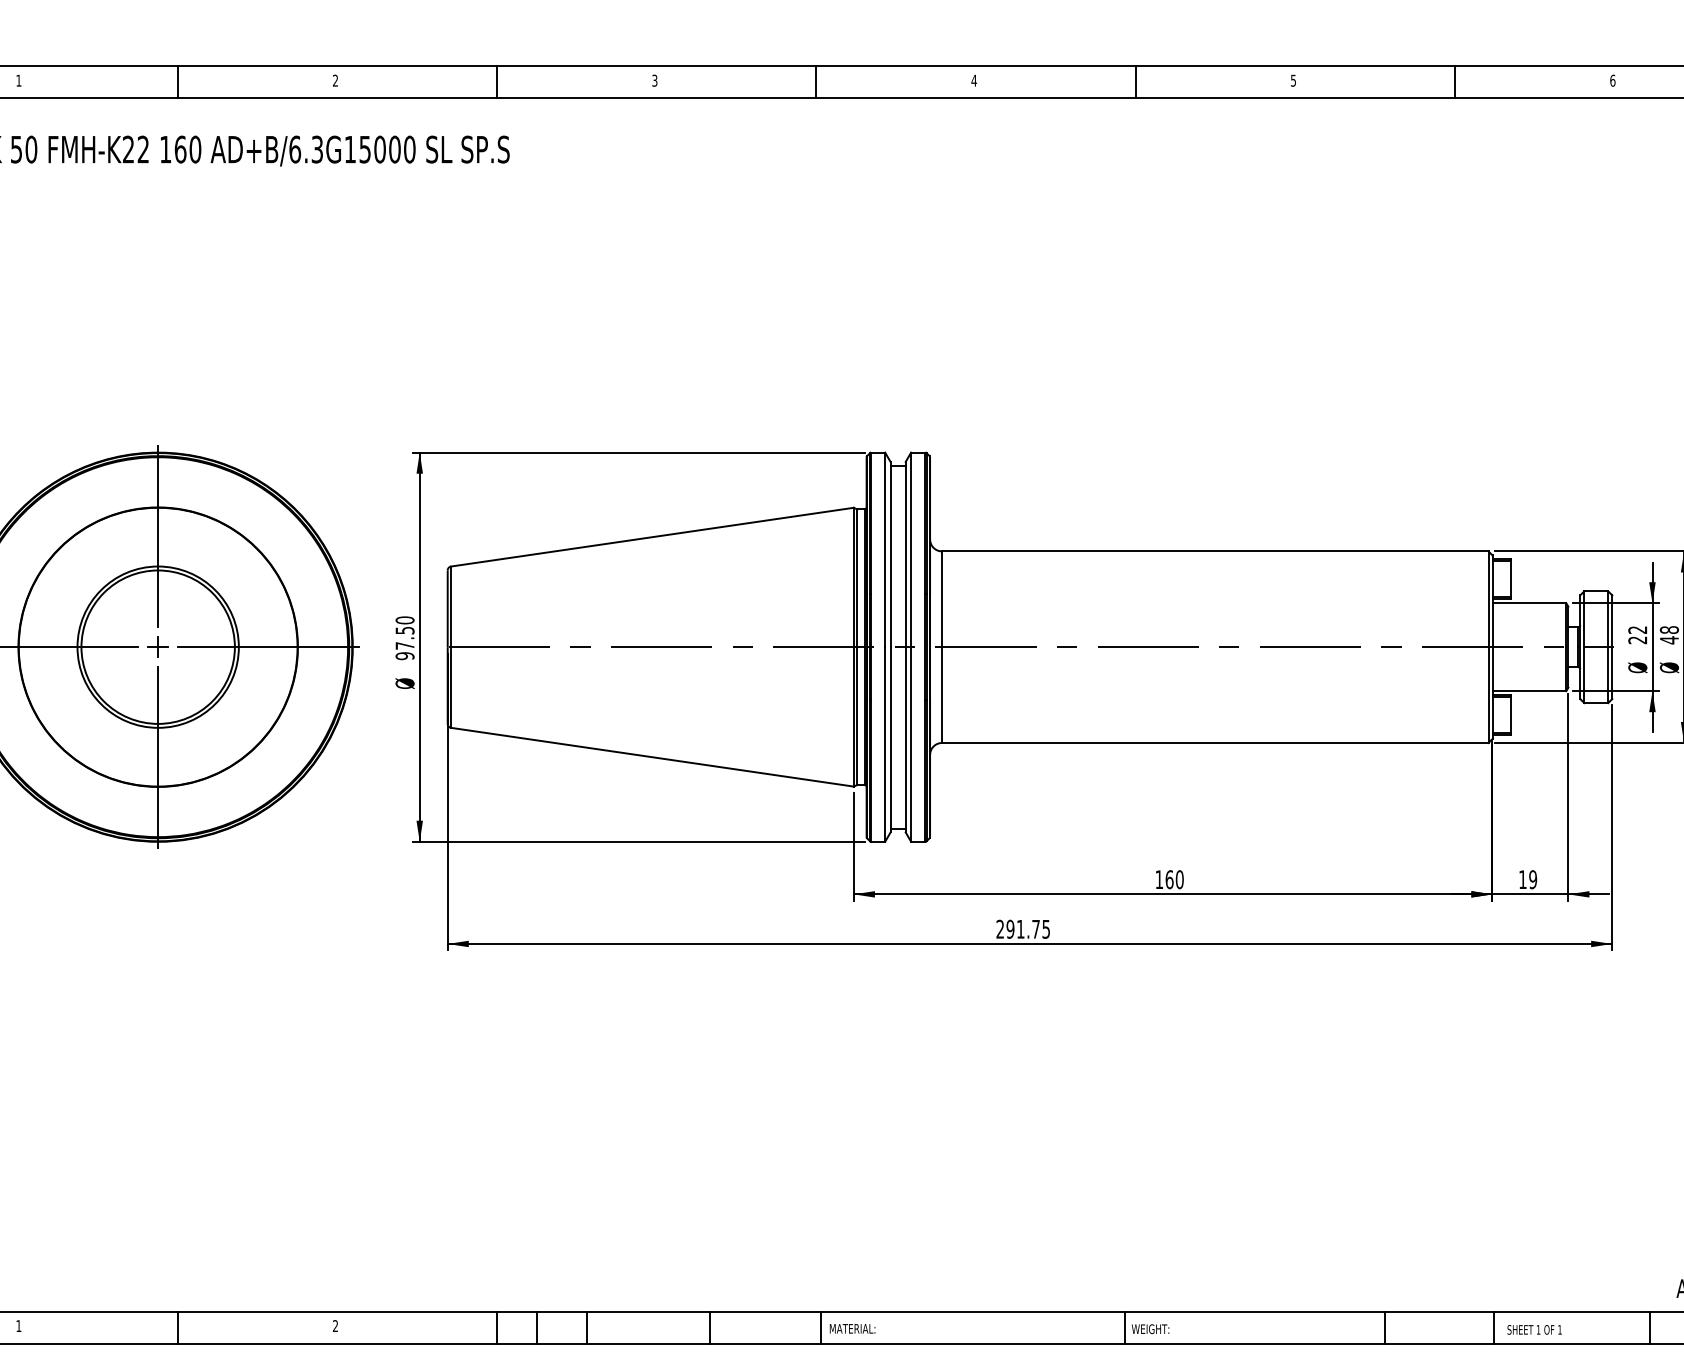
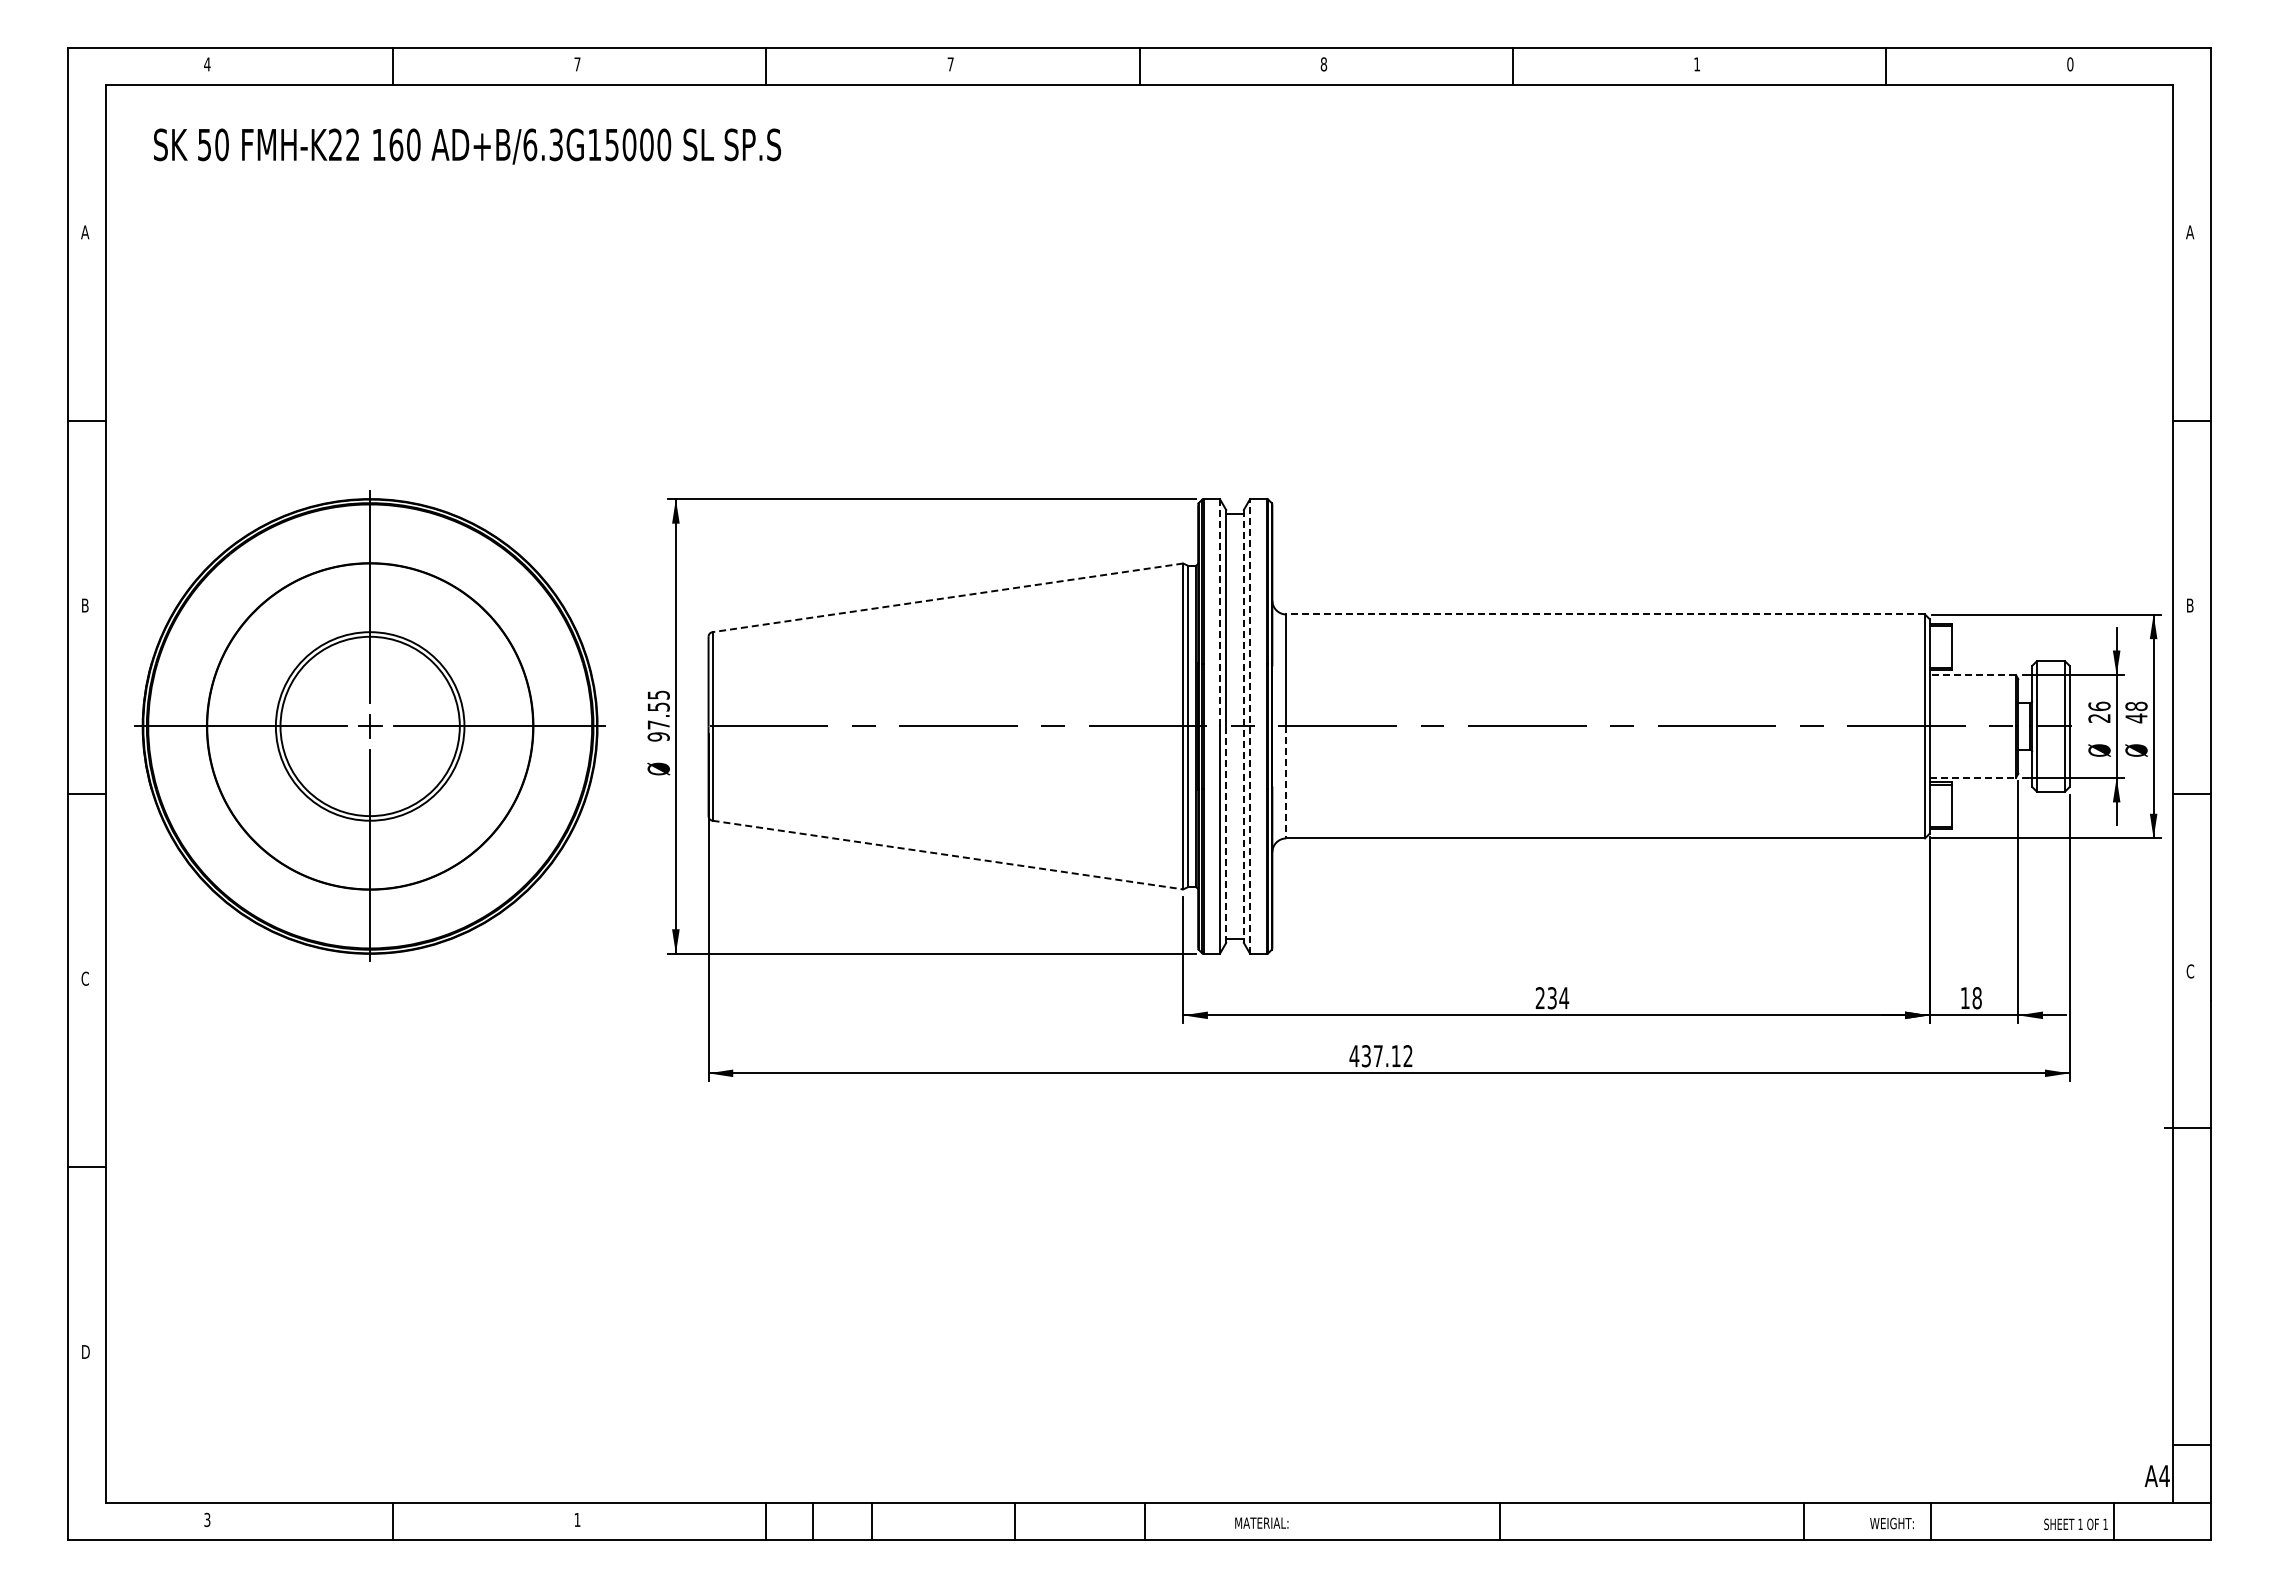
text: (18, 80) -> (207, 64), 1 -> 4
text: (335, 80) -> (577, 64), 2 -> 7
text: (654, 80) -> (950, 64), 3 -> 7
text: (973, 80) -> (1323, 64), 4 -> 8
text: (1293, 80) -> (1697, 64), 5 -> 1
text: (1612, 80) -> (2070, 64), 6 -> 0
line: (652, 536) -> (947, 597), solid -> dashed
line: (884, 549) -> (1219, 612), solid -> dashed
line: (1215, 551) -> (1605, 614), solid -> dashed
line: (1529, 603) -> (1972, 675), solid -> dashed
text: (404, 619) -> (658, 694), 97.50 -> 97.55
text: (1637, 630) -> (2099, 706), 22 -> 26
line: (911, 646) -> (1250, 725), solid -> dashed
line: (905, 647) -> (1243, 726), solid -> dashed
line: (1529, 690) -> (1973, 777), solid -> dashed
line: (942, 695) -> (1286, 782), solid -> dashed
line: (890, 739) -> (1226, 834), solid -> dashed
line: (652, 757) -> (947, 855), solid -> dashed
text: (1169, 879) -> (1552, 998), 160 -> 234
text: (1532, 879) -> (1976, 998), 19 -> 18
text: (1022, 929) -> (1380, 1056), 291.75 -> 437.12
text: (18, 1325) -> (207, 1519), 1 -> 3
text: (335, 1325) -> (577, 1519), 2 -> 1
text: (852, 1328) -> (1261, 1522), moved
text: (1150, 1329) -> (1891, 1523), moved
text: (1534, 1330) -> (2075, 1524), moved

